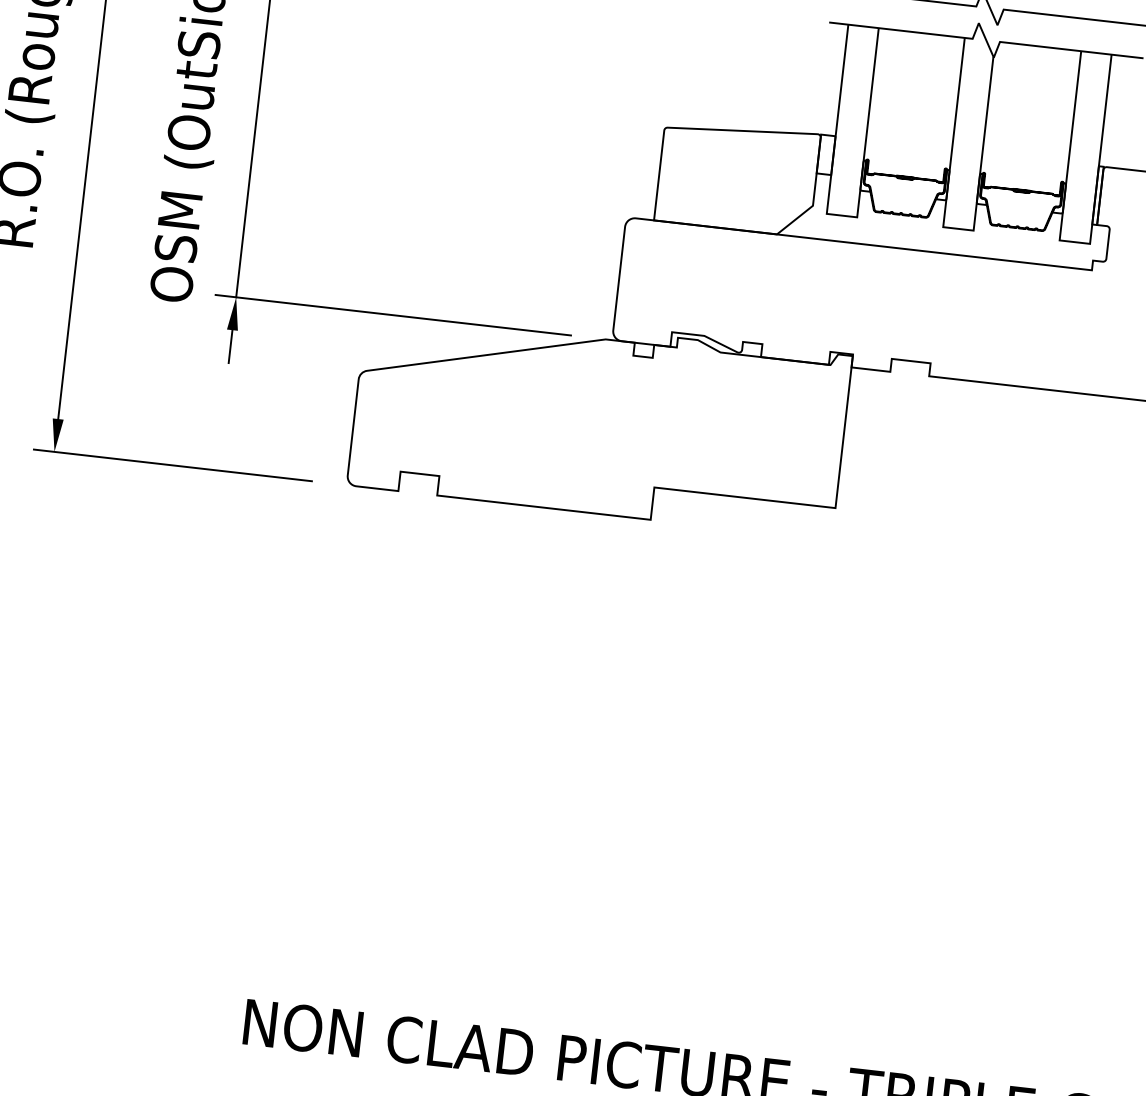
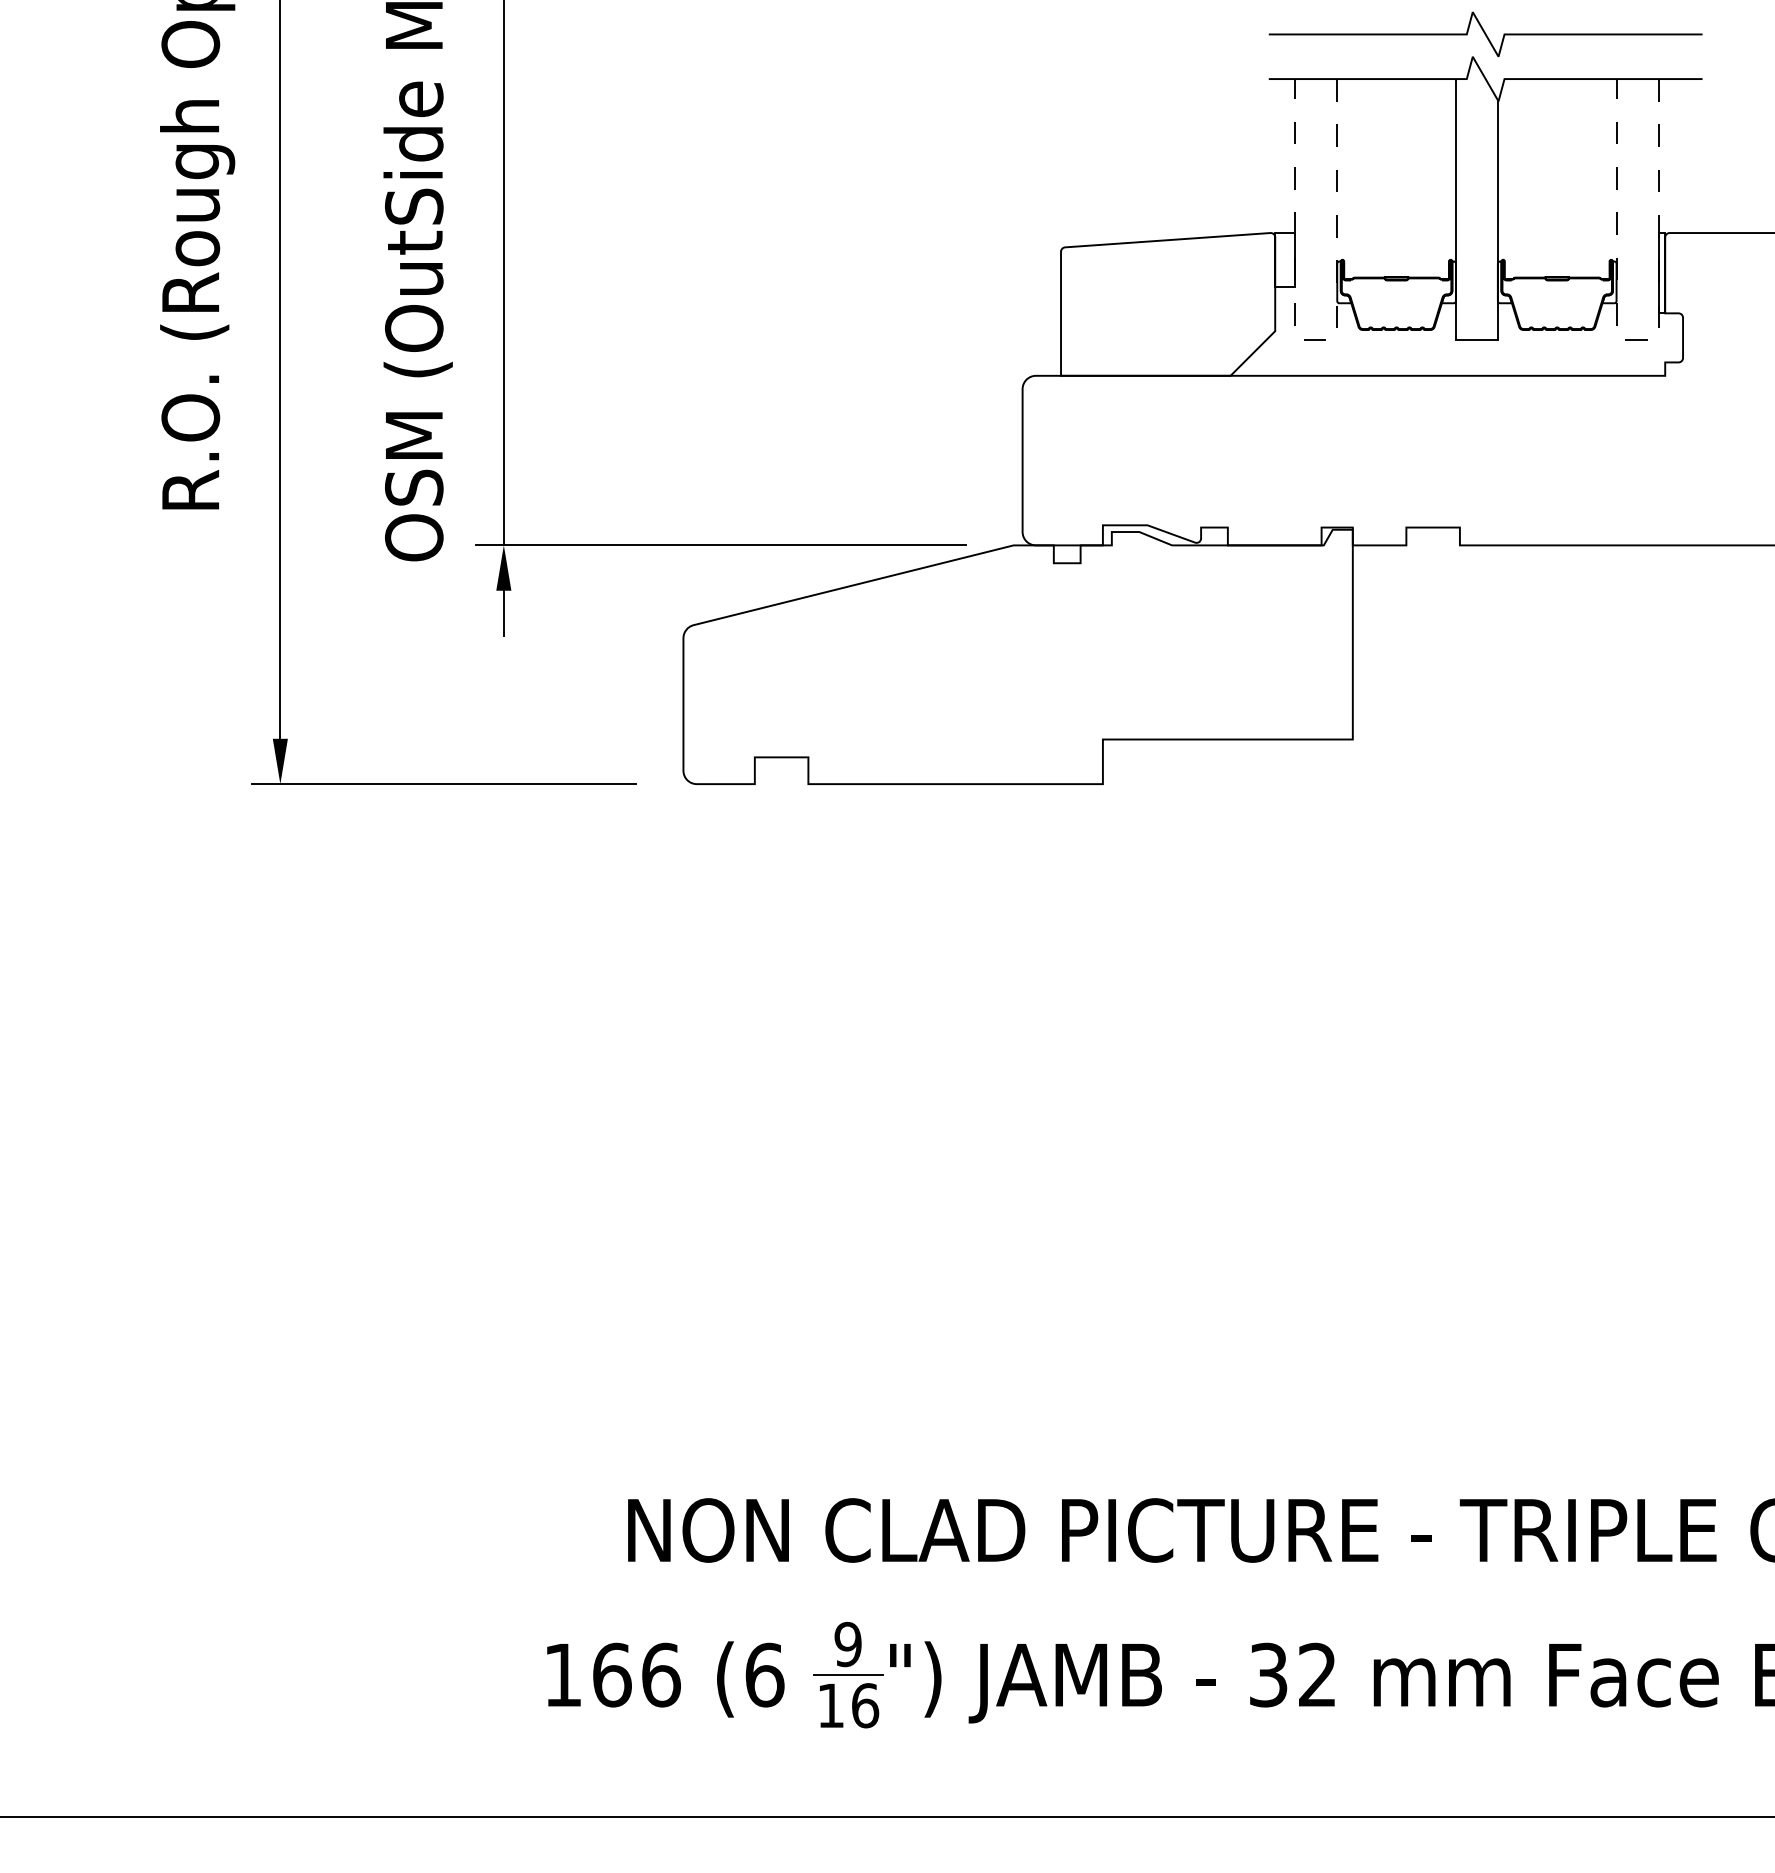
line: (842, 215) -> (1316, 340), solid -> dashed
line: (1074, 242) -> (1637, 340), solid -> dashed

